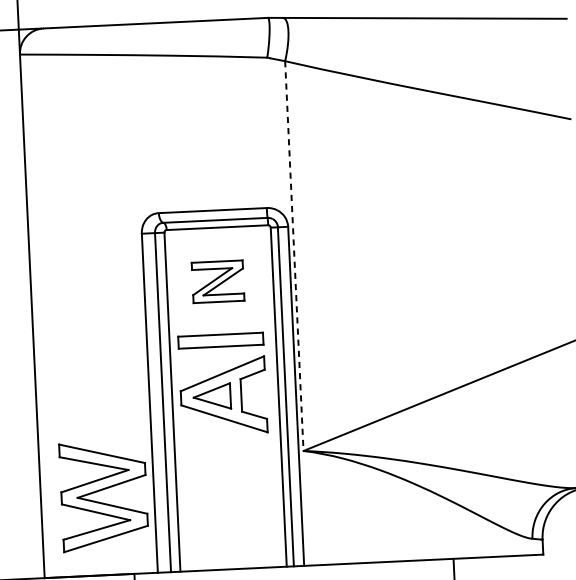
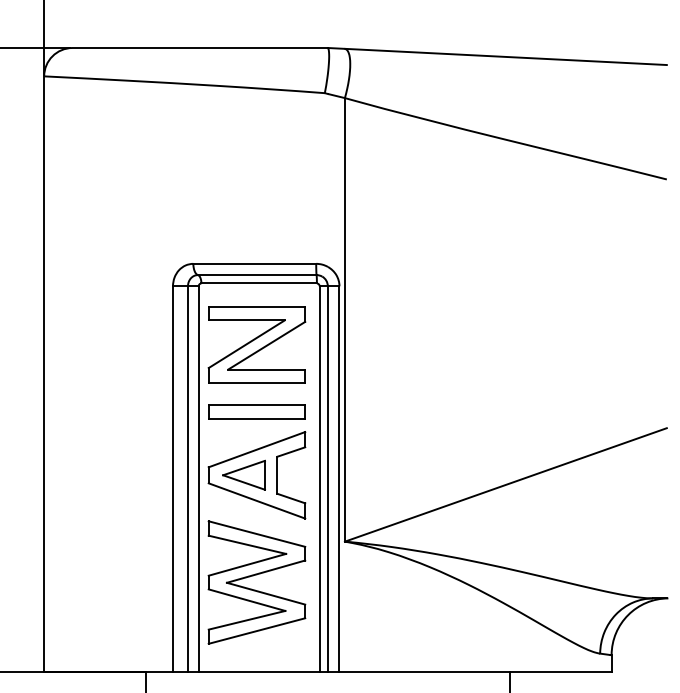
line: (293, 255) -> (344, 319), dashed -> solid
part: (217, 281) -> (256, 344), size x1.67
part: (100, 491) -> (253, 576), moved

